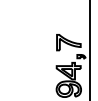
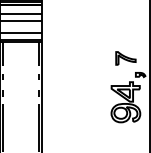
part: (68, 42) -> (125, 58), size x0.7

